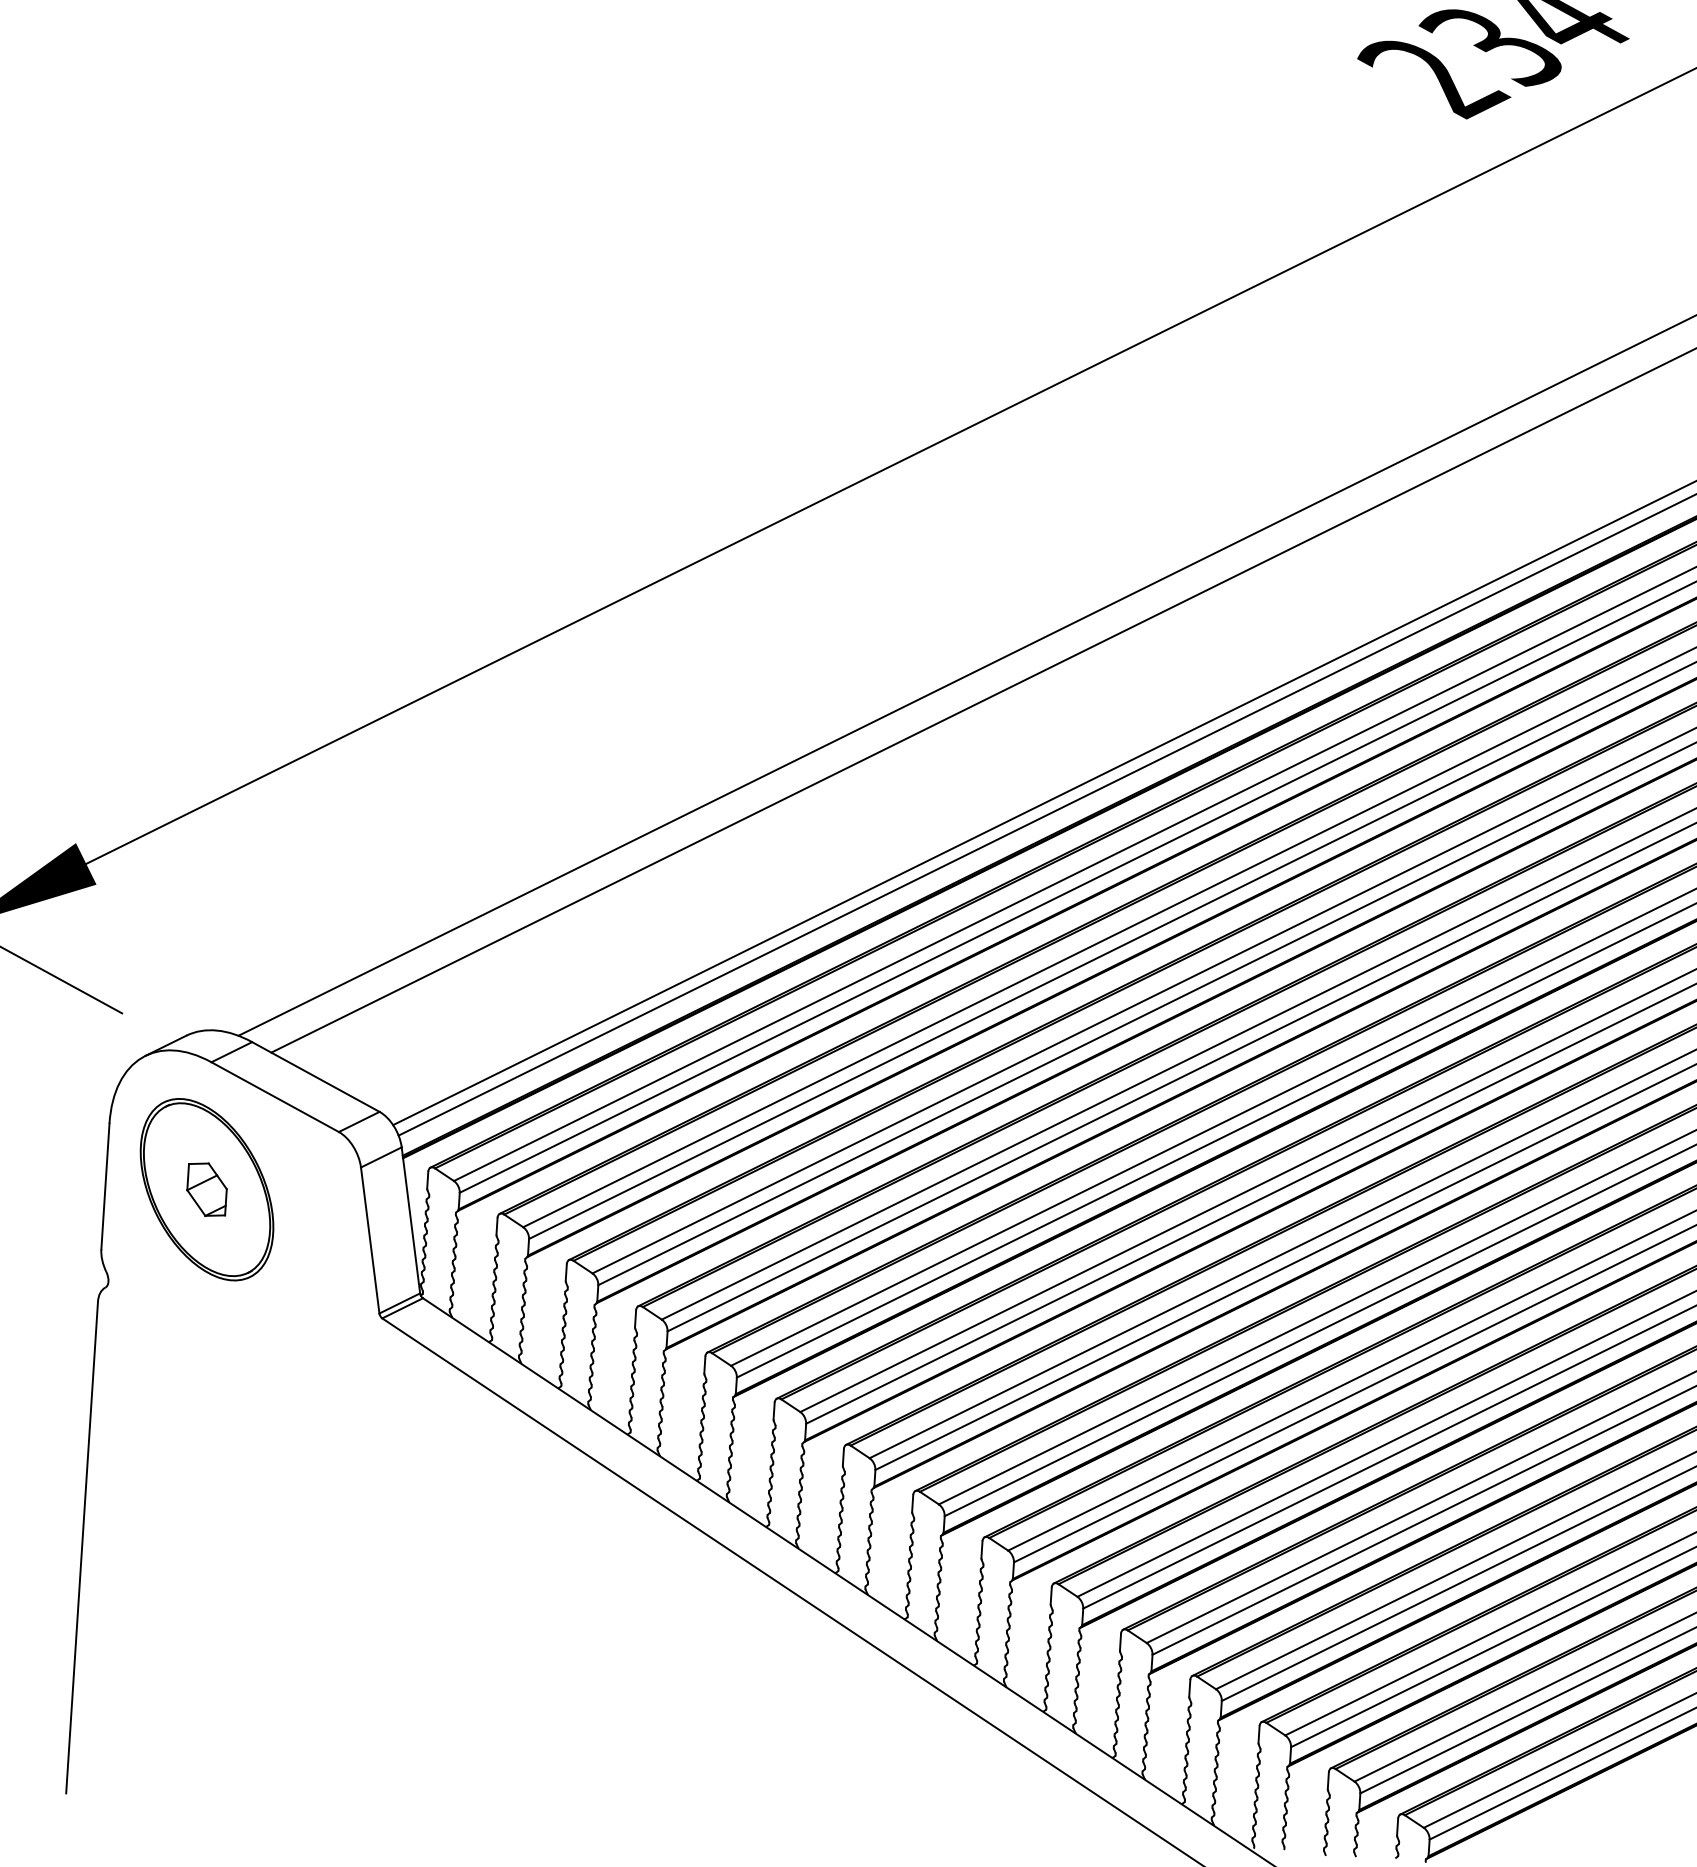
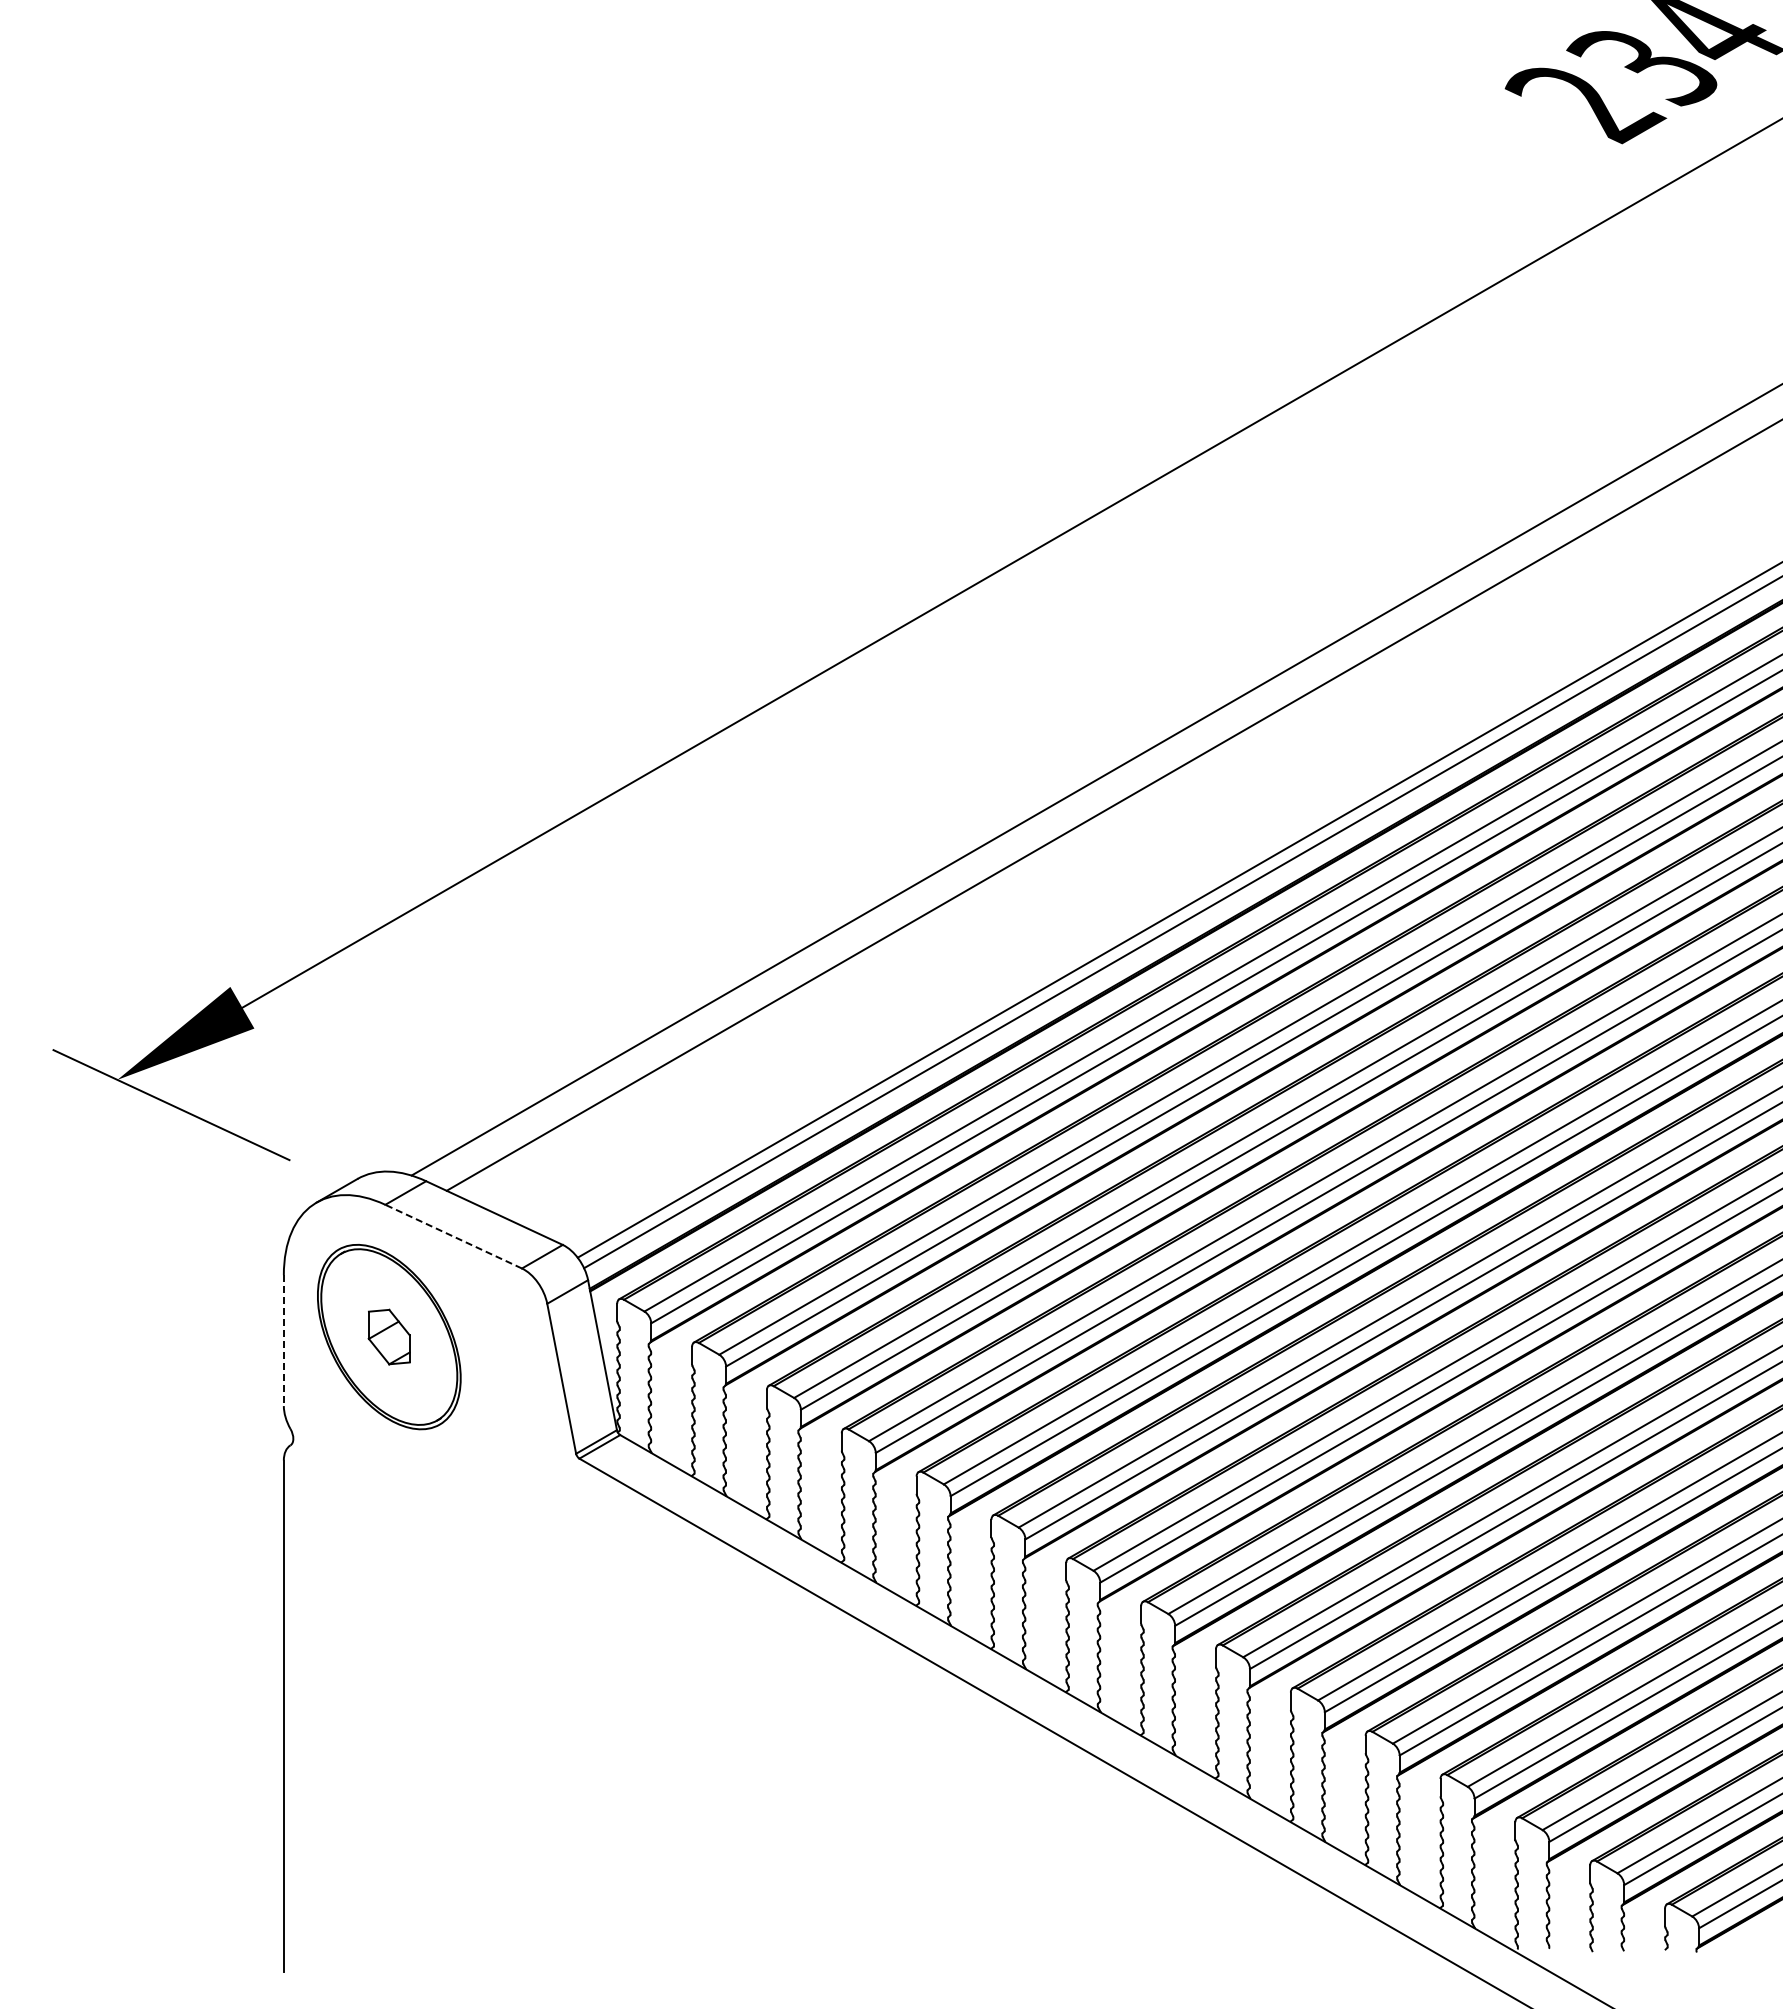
line: (275, 1096) -> (453, 1236), solid -> dashed
line: (105, 1187) -> (283, 1341), solid -> dashed

